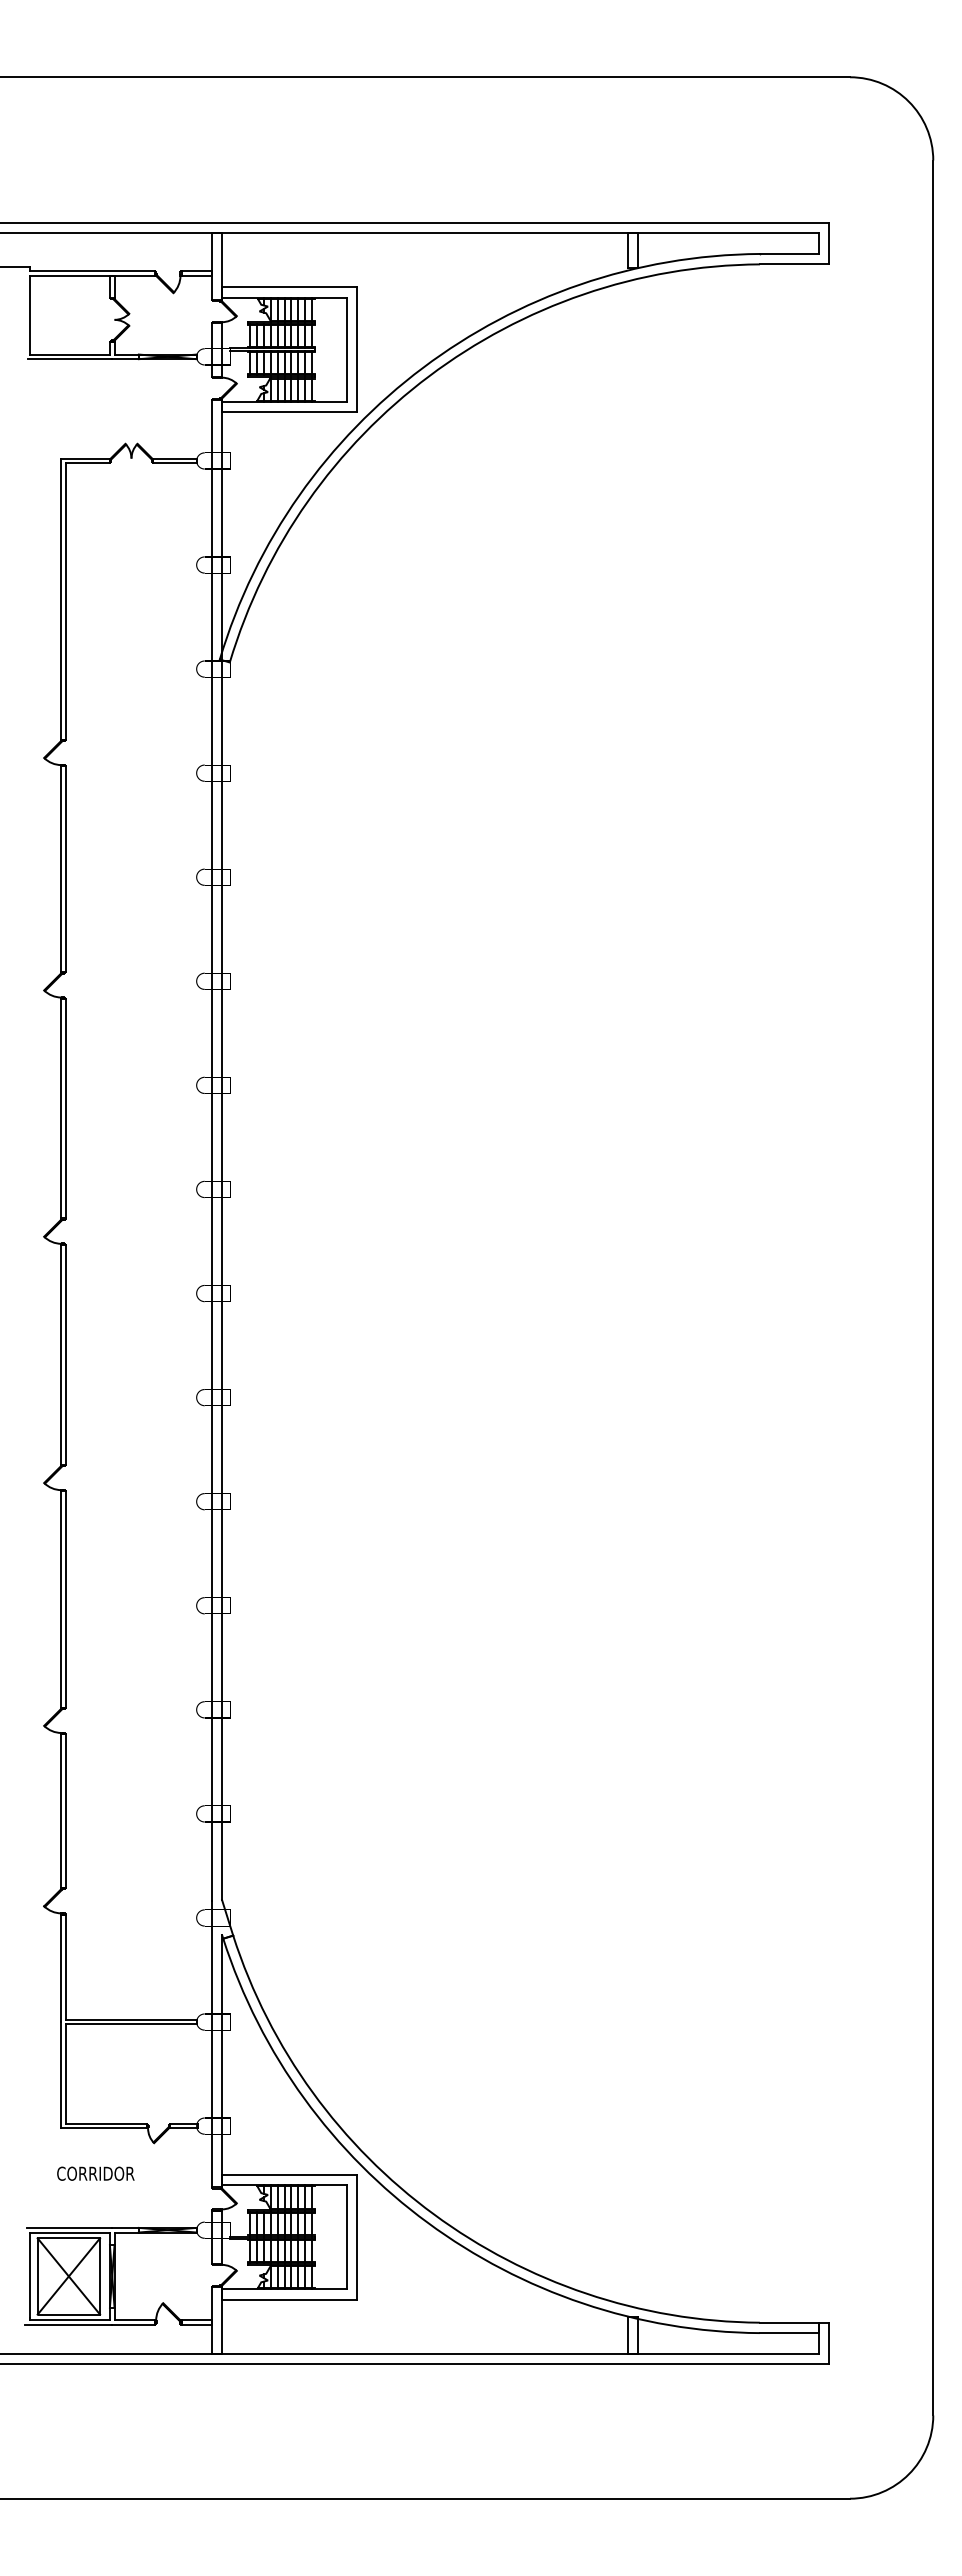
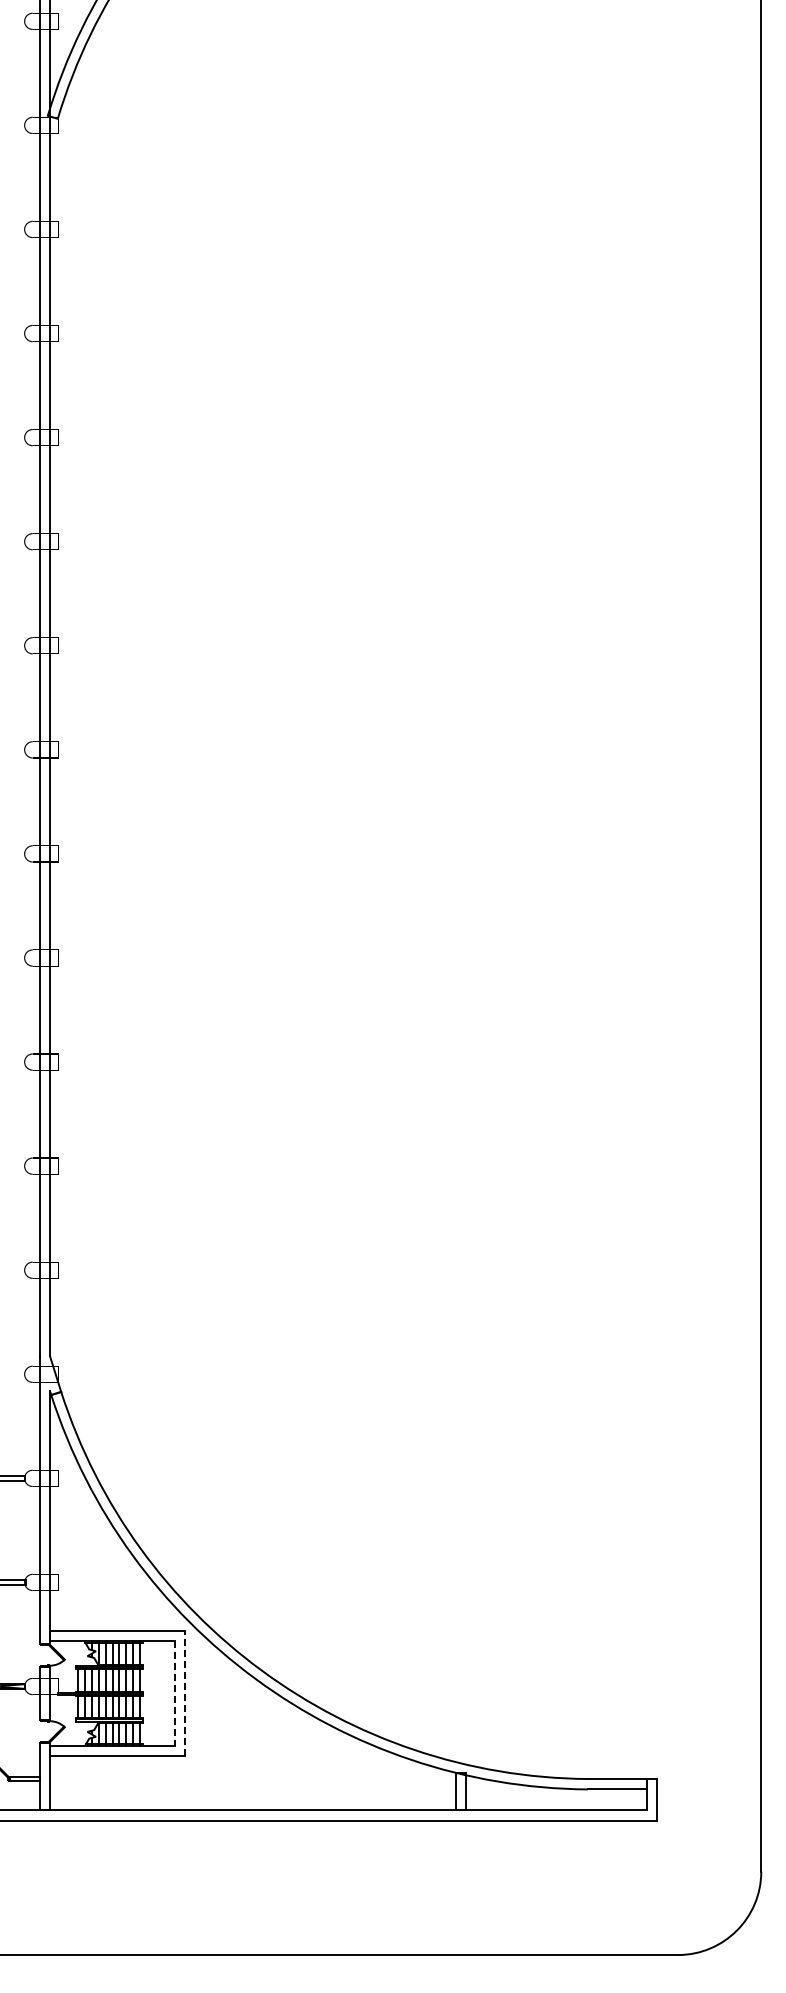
line: (357, 2236) -> (185, 1692), solid -> dashed
line: (346, 2237) -> (174, 1693), solid -> dashed

